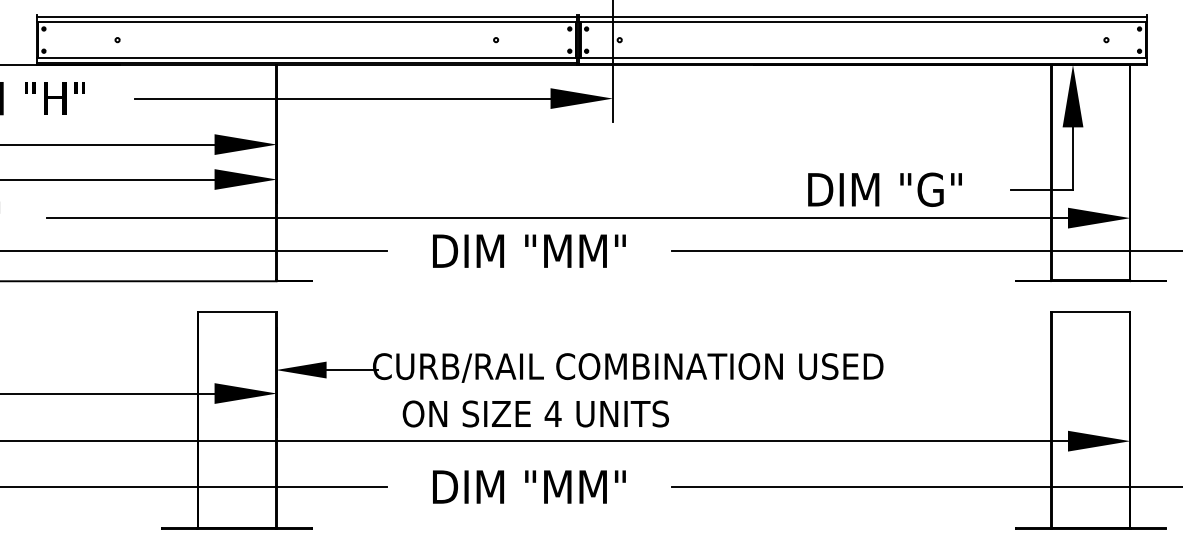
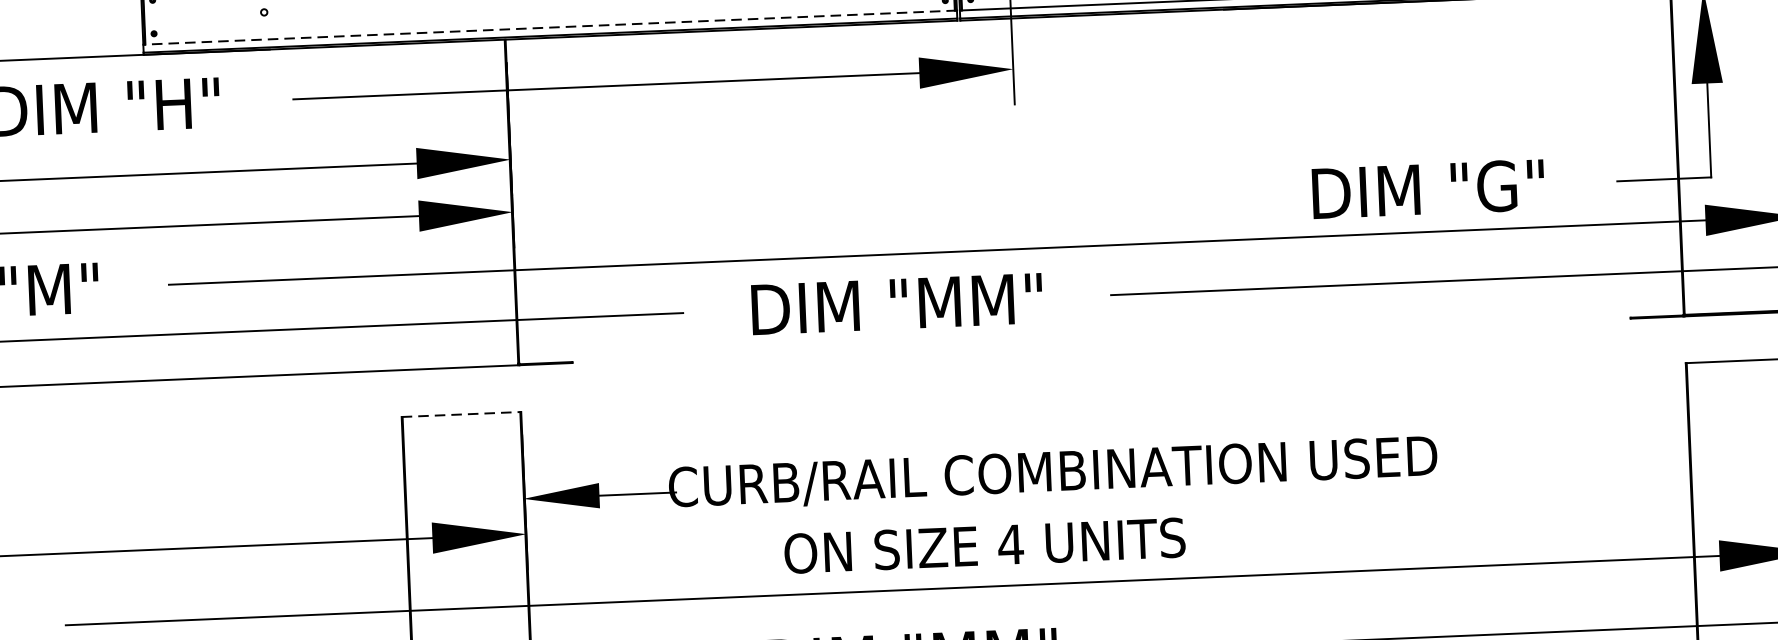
line: (306, 58) -> (549, 28), solid -> dashed
line: (237, 312) -> (461, 414), solid -> dashed
text: (535, 413) -> (984, 545), moved

